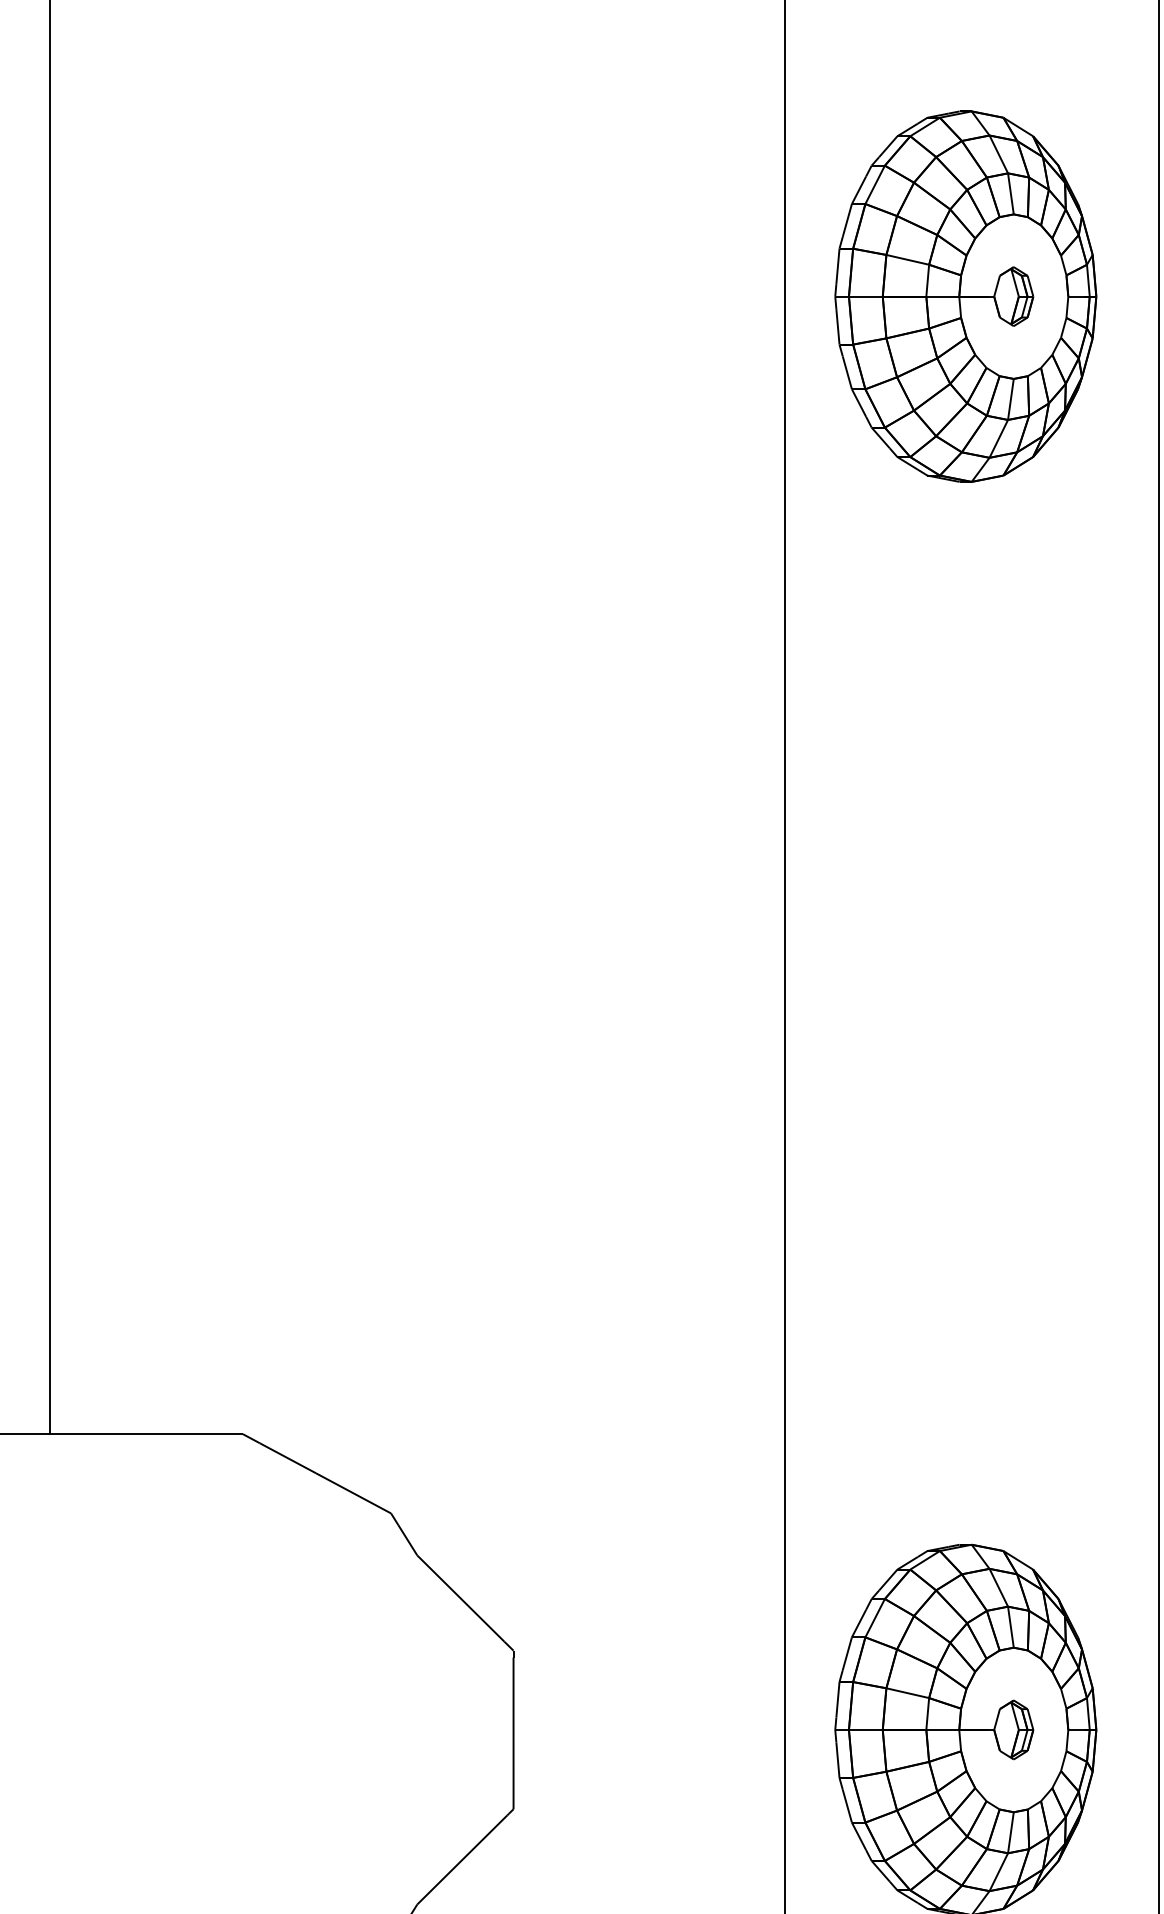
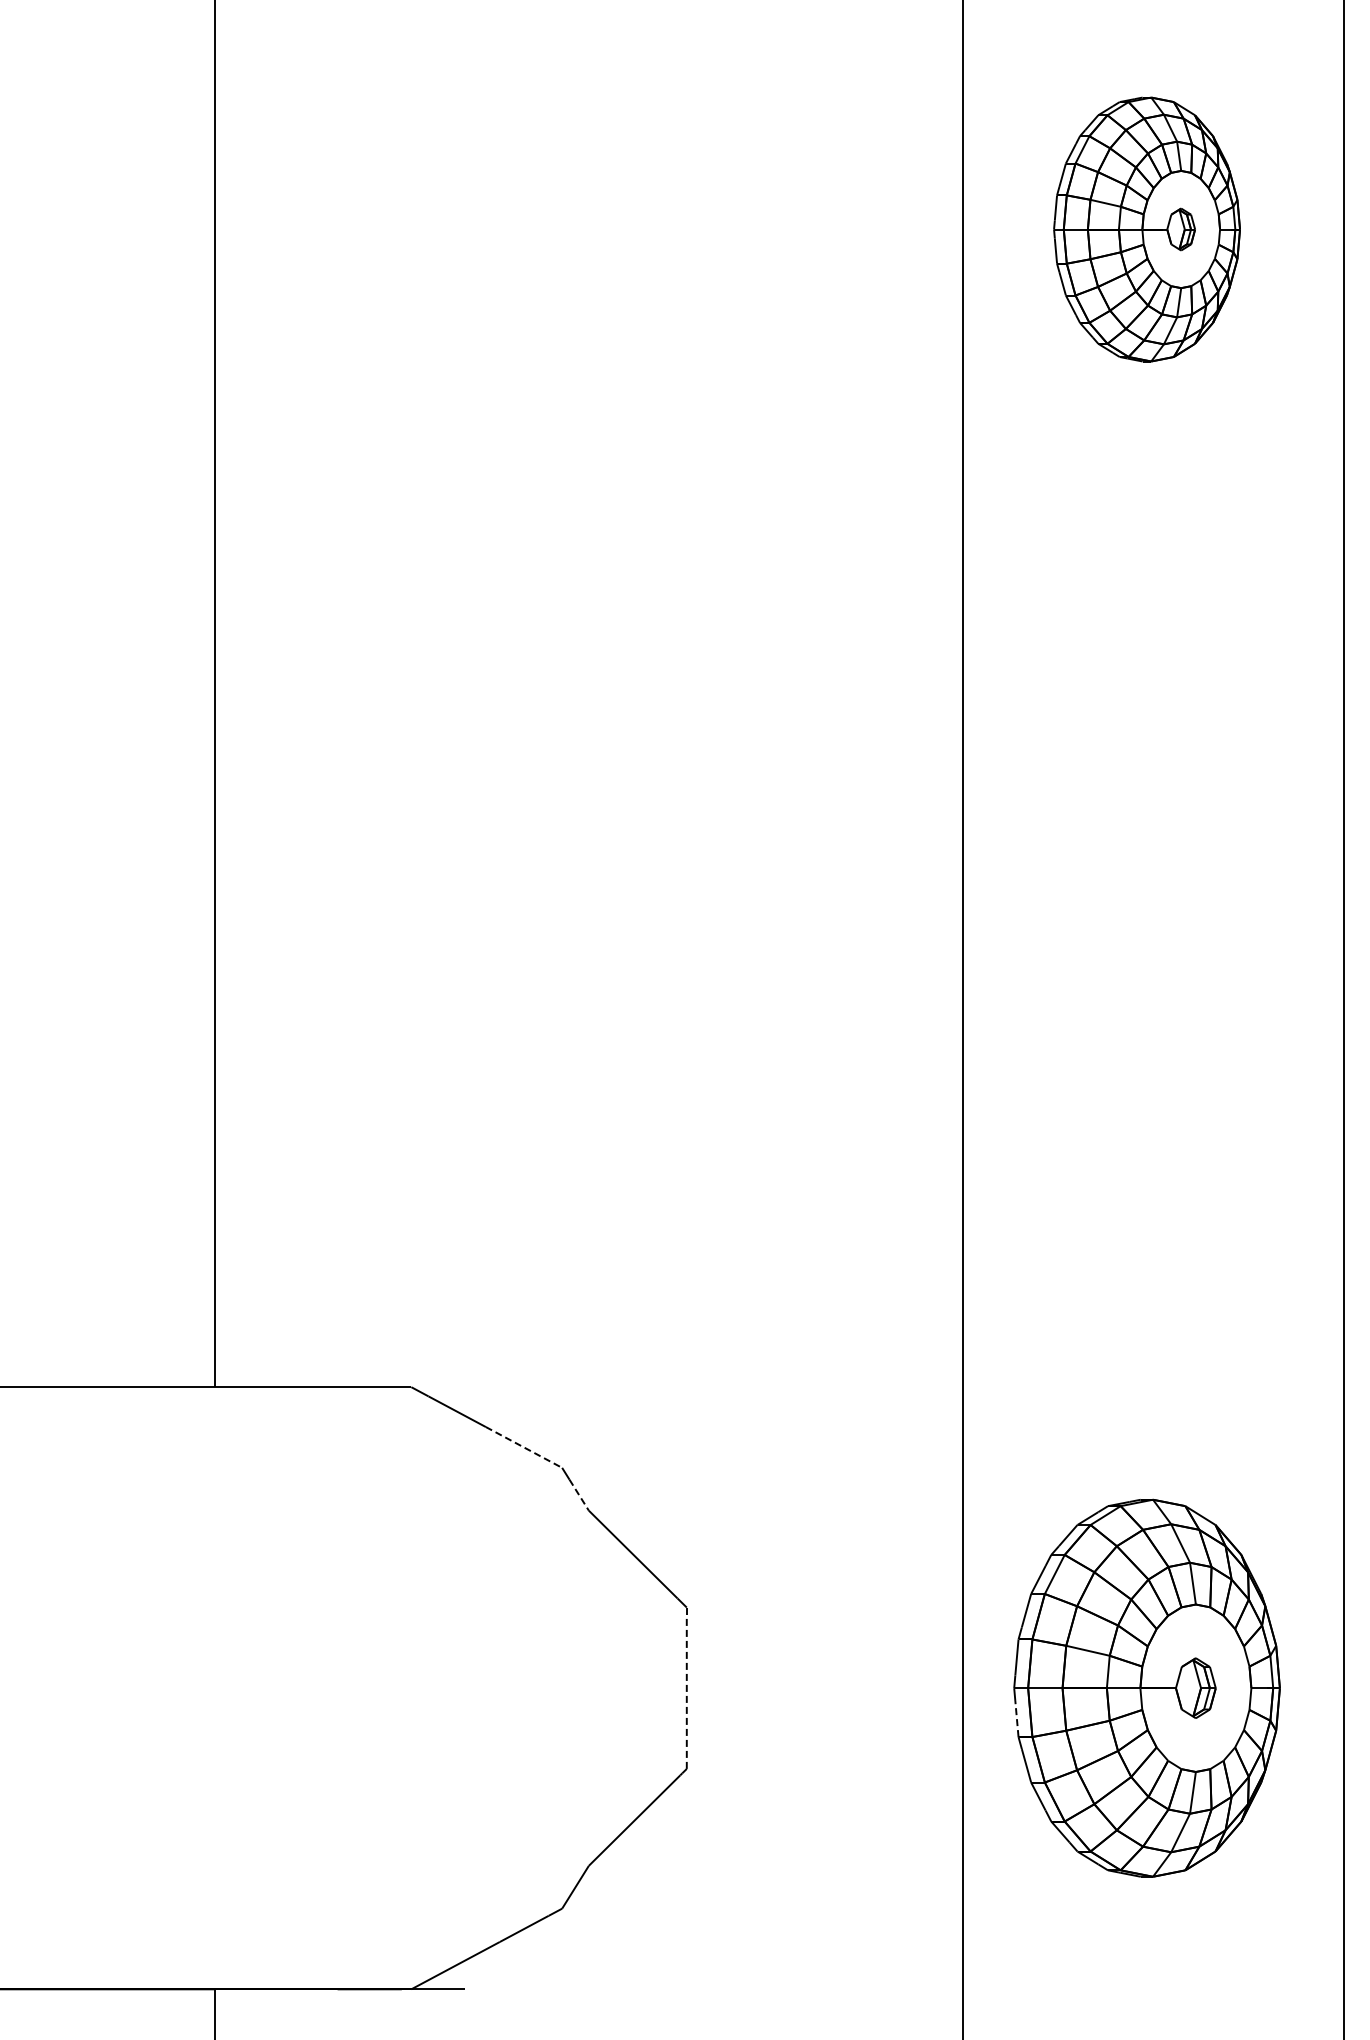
part: (965, 296) -> (1146, 229), size x0.7
line: (354, 1493) -> (524, 1447), solid -> dashed
line: (408, 1540) -> (579, 1495), solid -> dashed
line: (513, 1733) -> (686, 1691), solid -> dashed
line: (837, 1759) -> (1016, 1718), solid -> dashed

